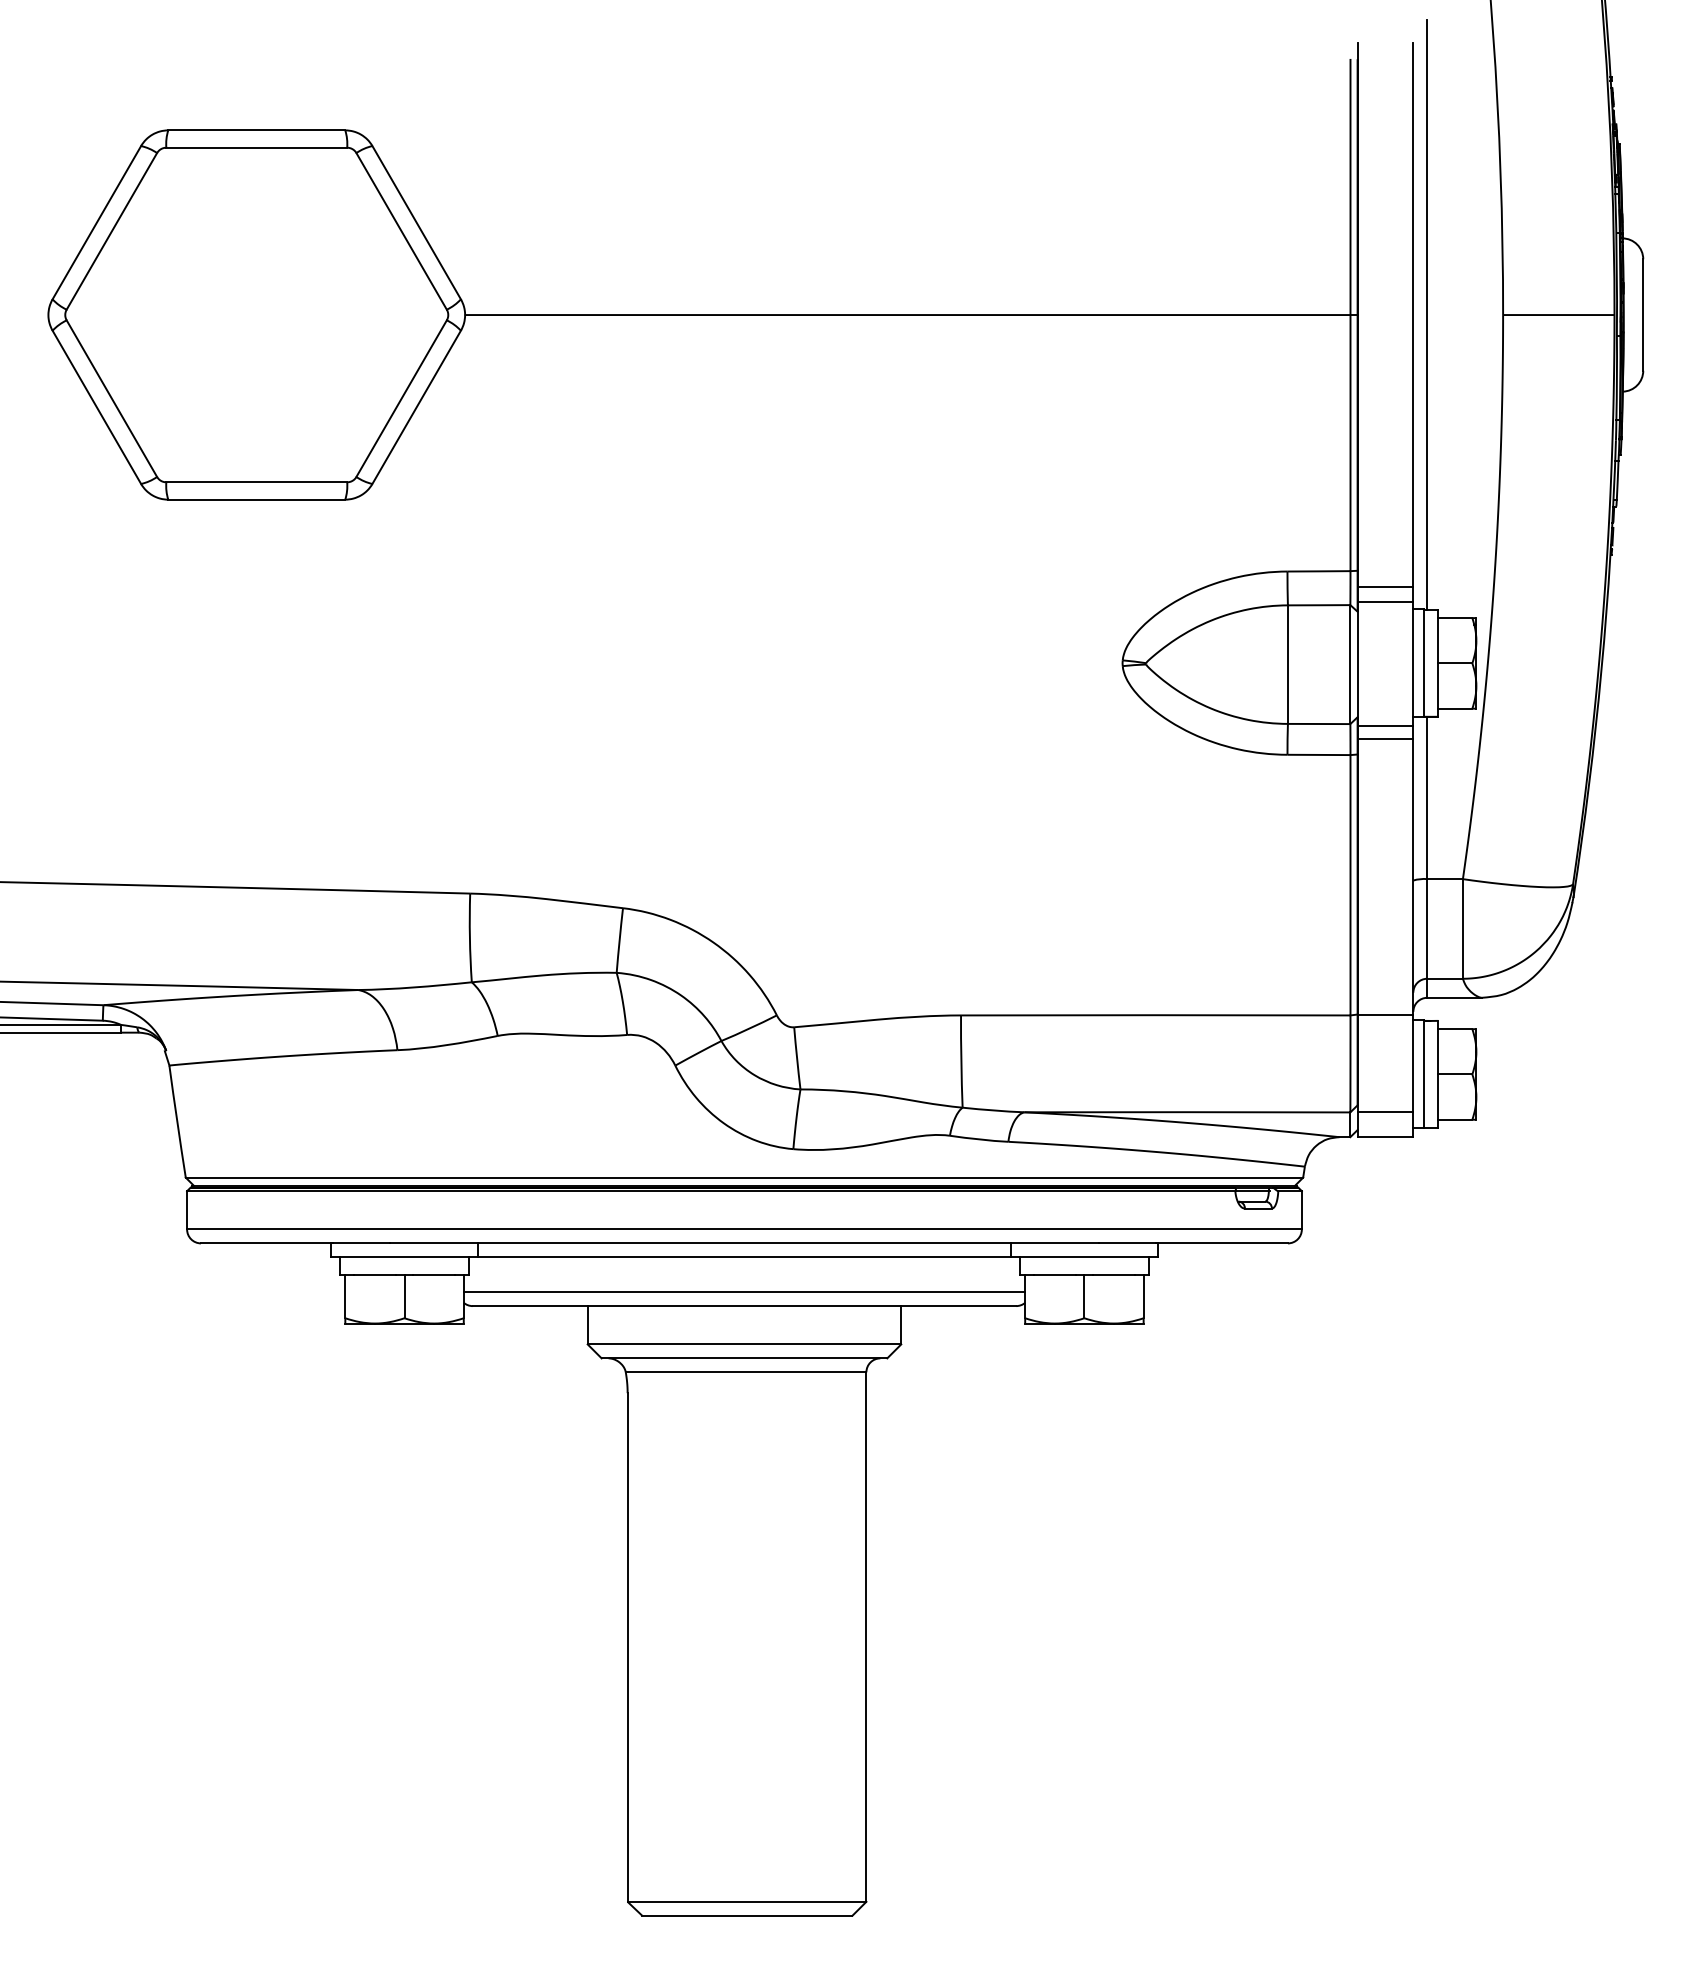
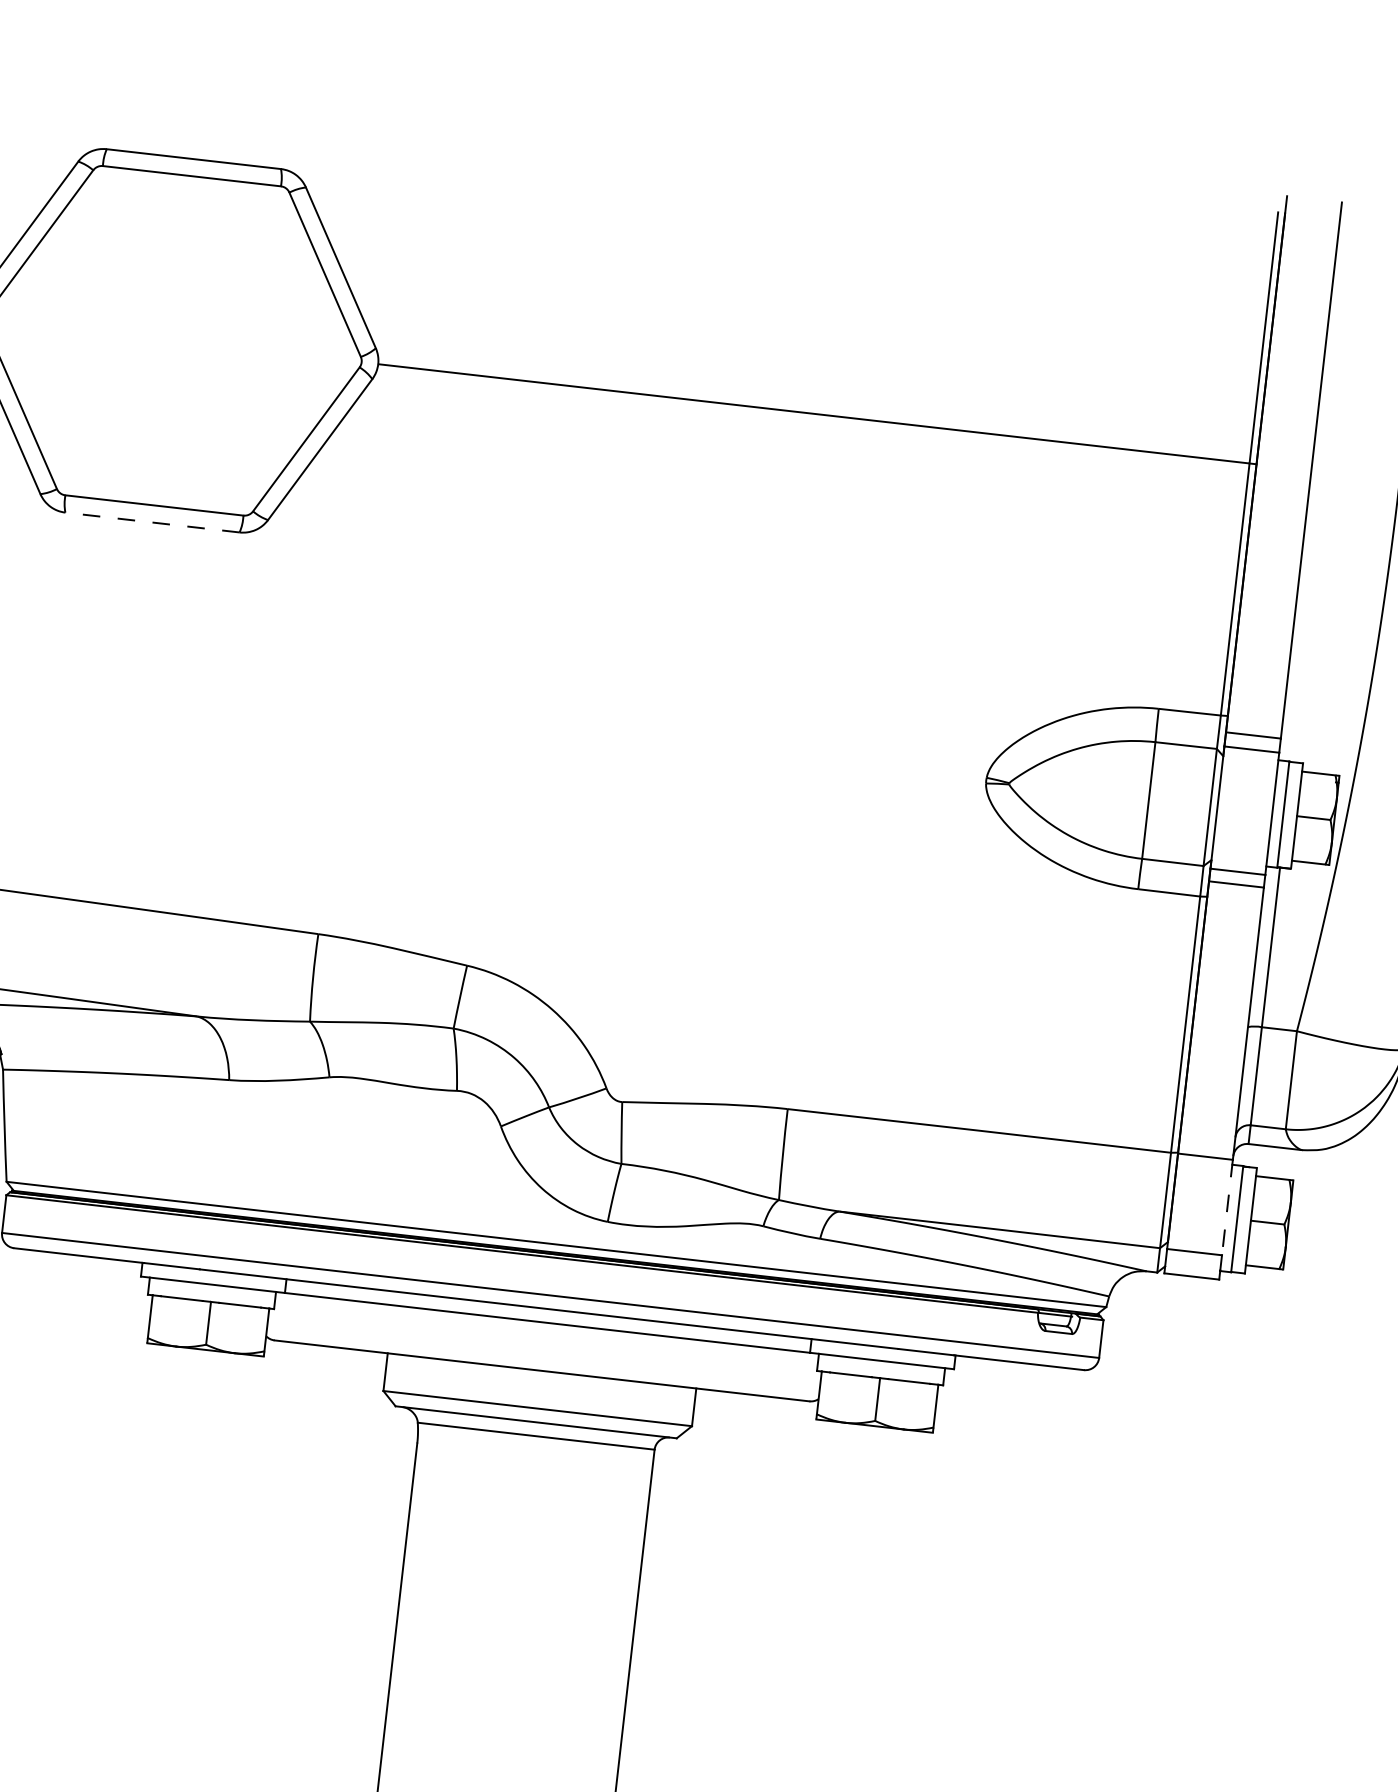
line: (1427, 314) -> (1325, 471), removed
line: (256, 499) -> (152, 522), solid -> dashed
line: (1413, 1064) -> (1227, 1208), solid -> dashed
line: (744, 1292) -> (543, 1357), removed

